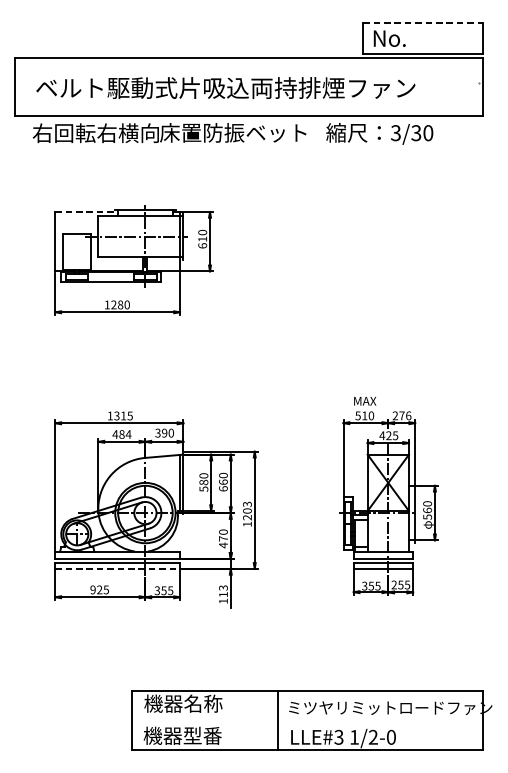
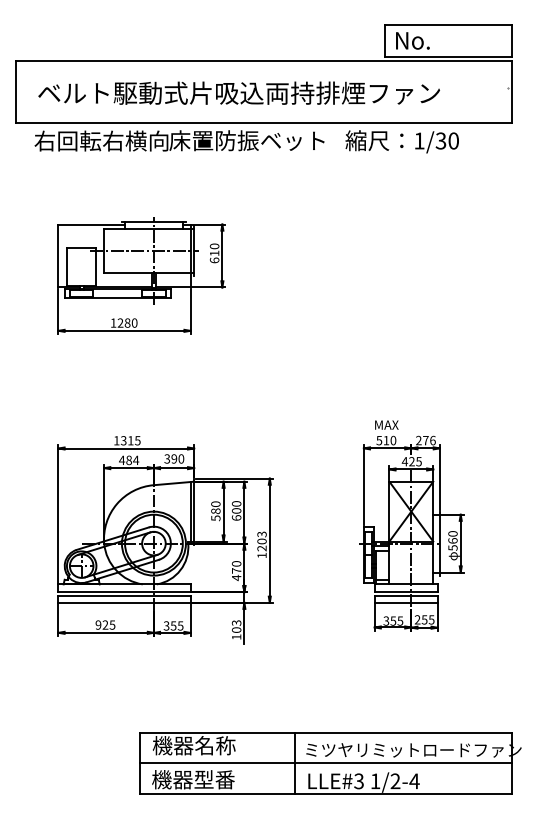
line: (423, 23) -> (448, 24), dashed -> solid
text: (396, 132) -> (419, 140), 3/30 -> 1/30
line: (87, 211) -> (92, 224), dashed -> solid
text: (223, 481) -> (236, 510), 660 -> 600
line: (118, 568) -> (125, 602), dashed -> solid
text: (223, 594) -> (236, 629), 113 -> 103
line: (307, 720) -> (325, 763), added
text: (391, 737) -> (414, 781), 1/2-0 -> 1/2-4

